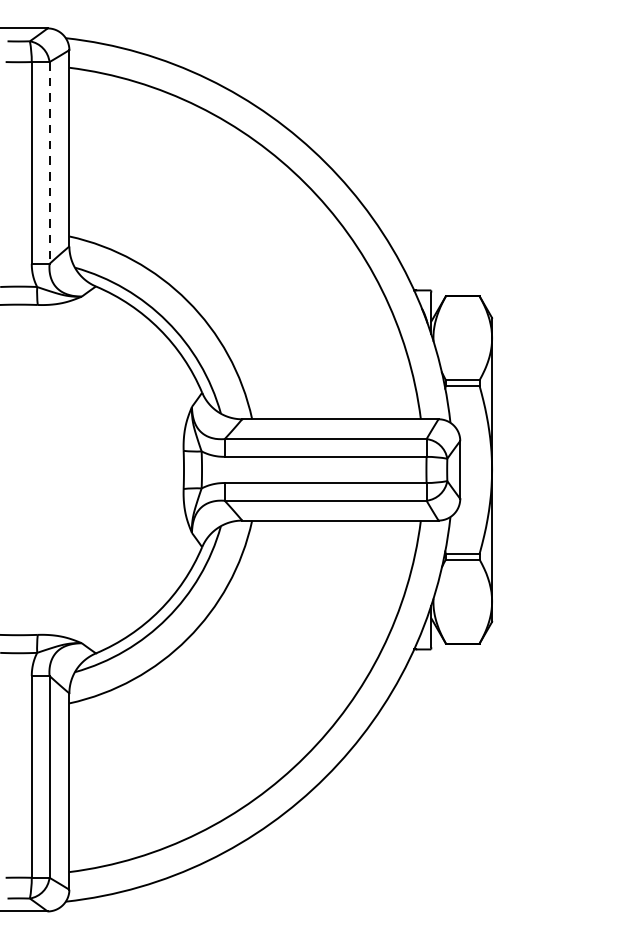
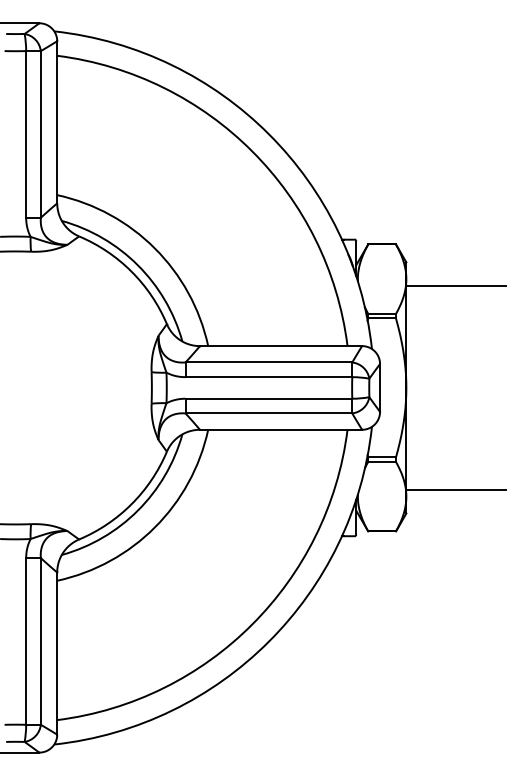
line: (49, 163) -> (40, 134), dashed -> solid
line: (551, 347) -> (455, 286), added
line: (551, 592) -> (455, 489), added

